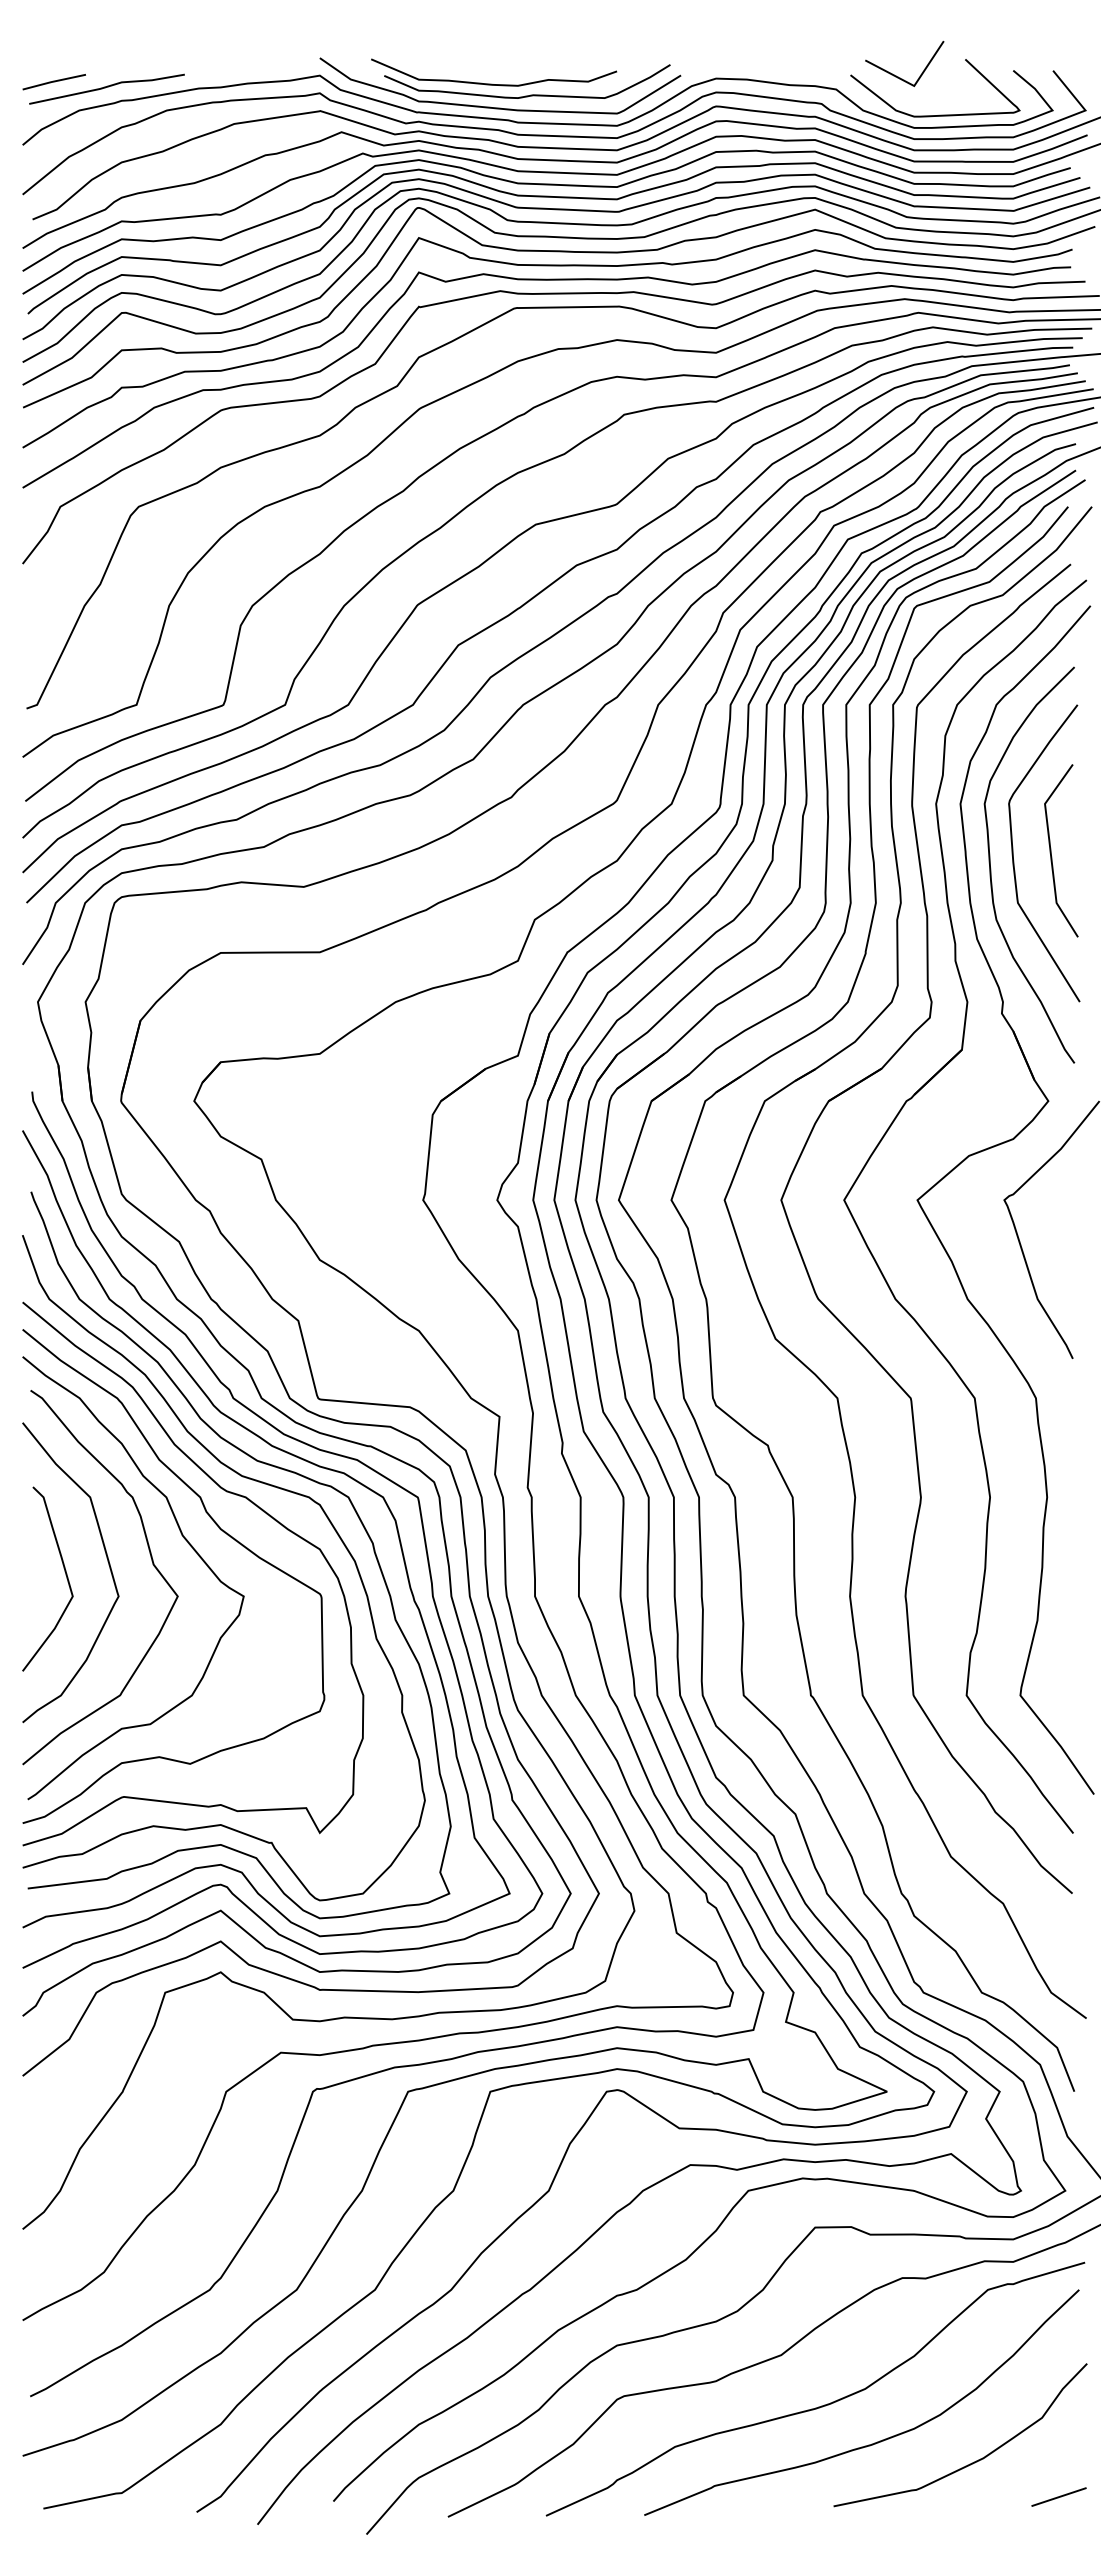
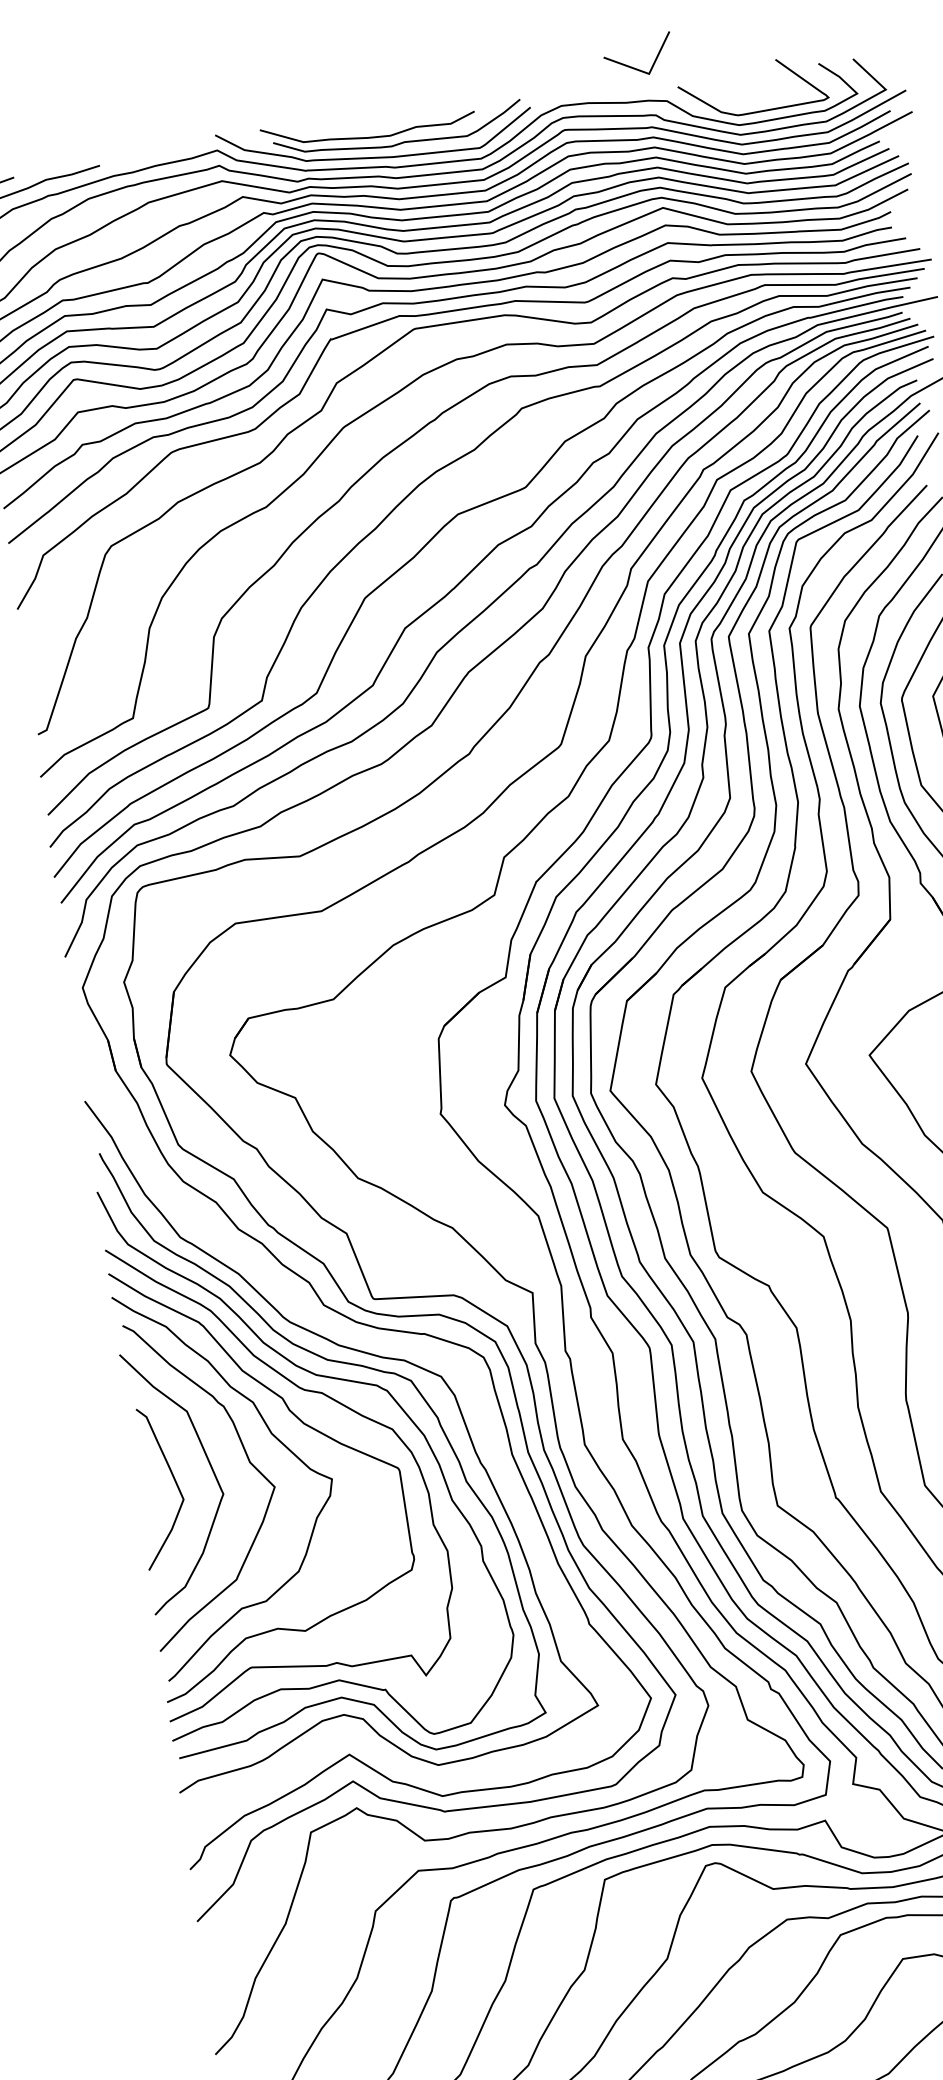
line: (898, 76) -> (634, 67), moved
curve: (318, 1450) -> (379, 1343), removed

